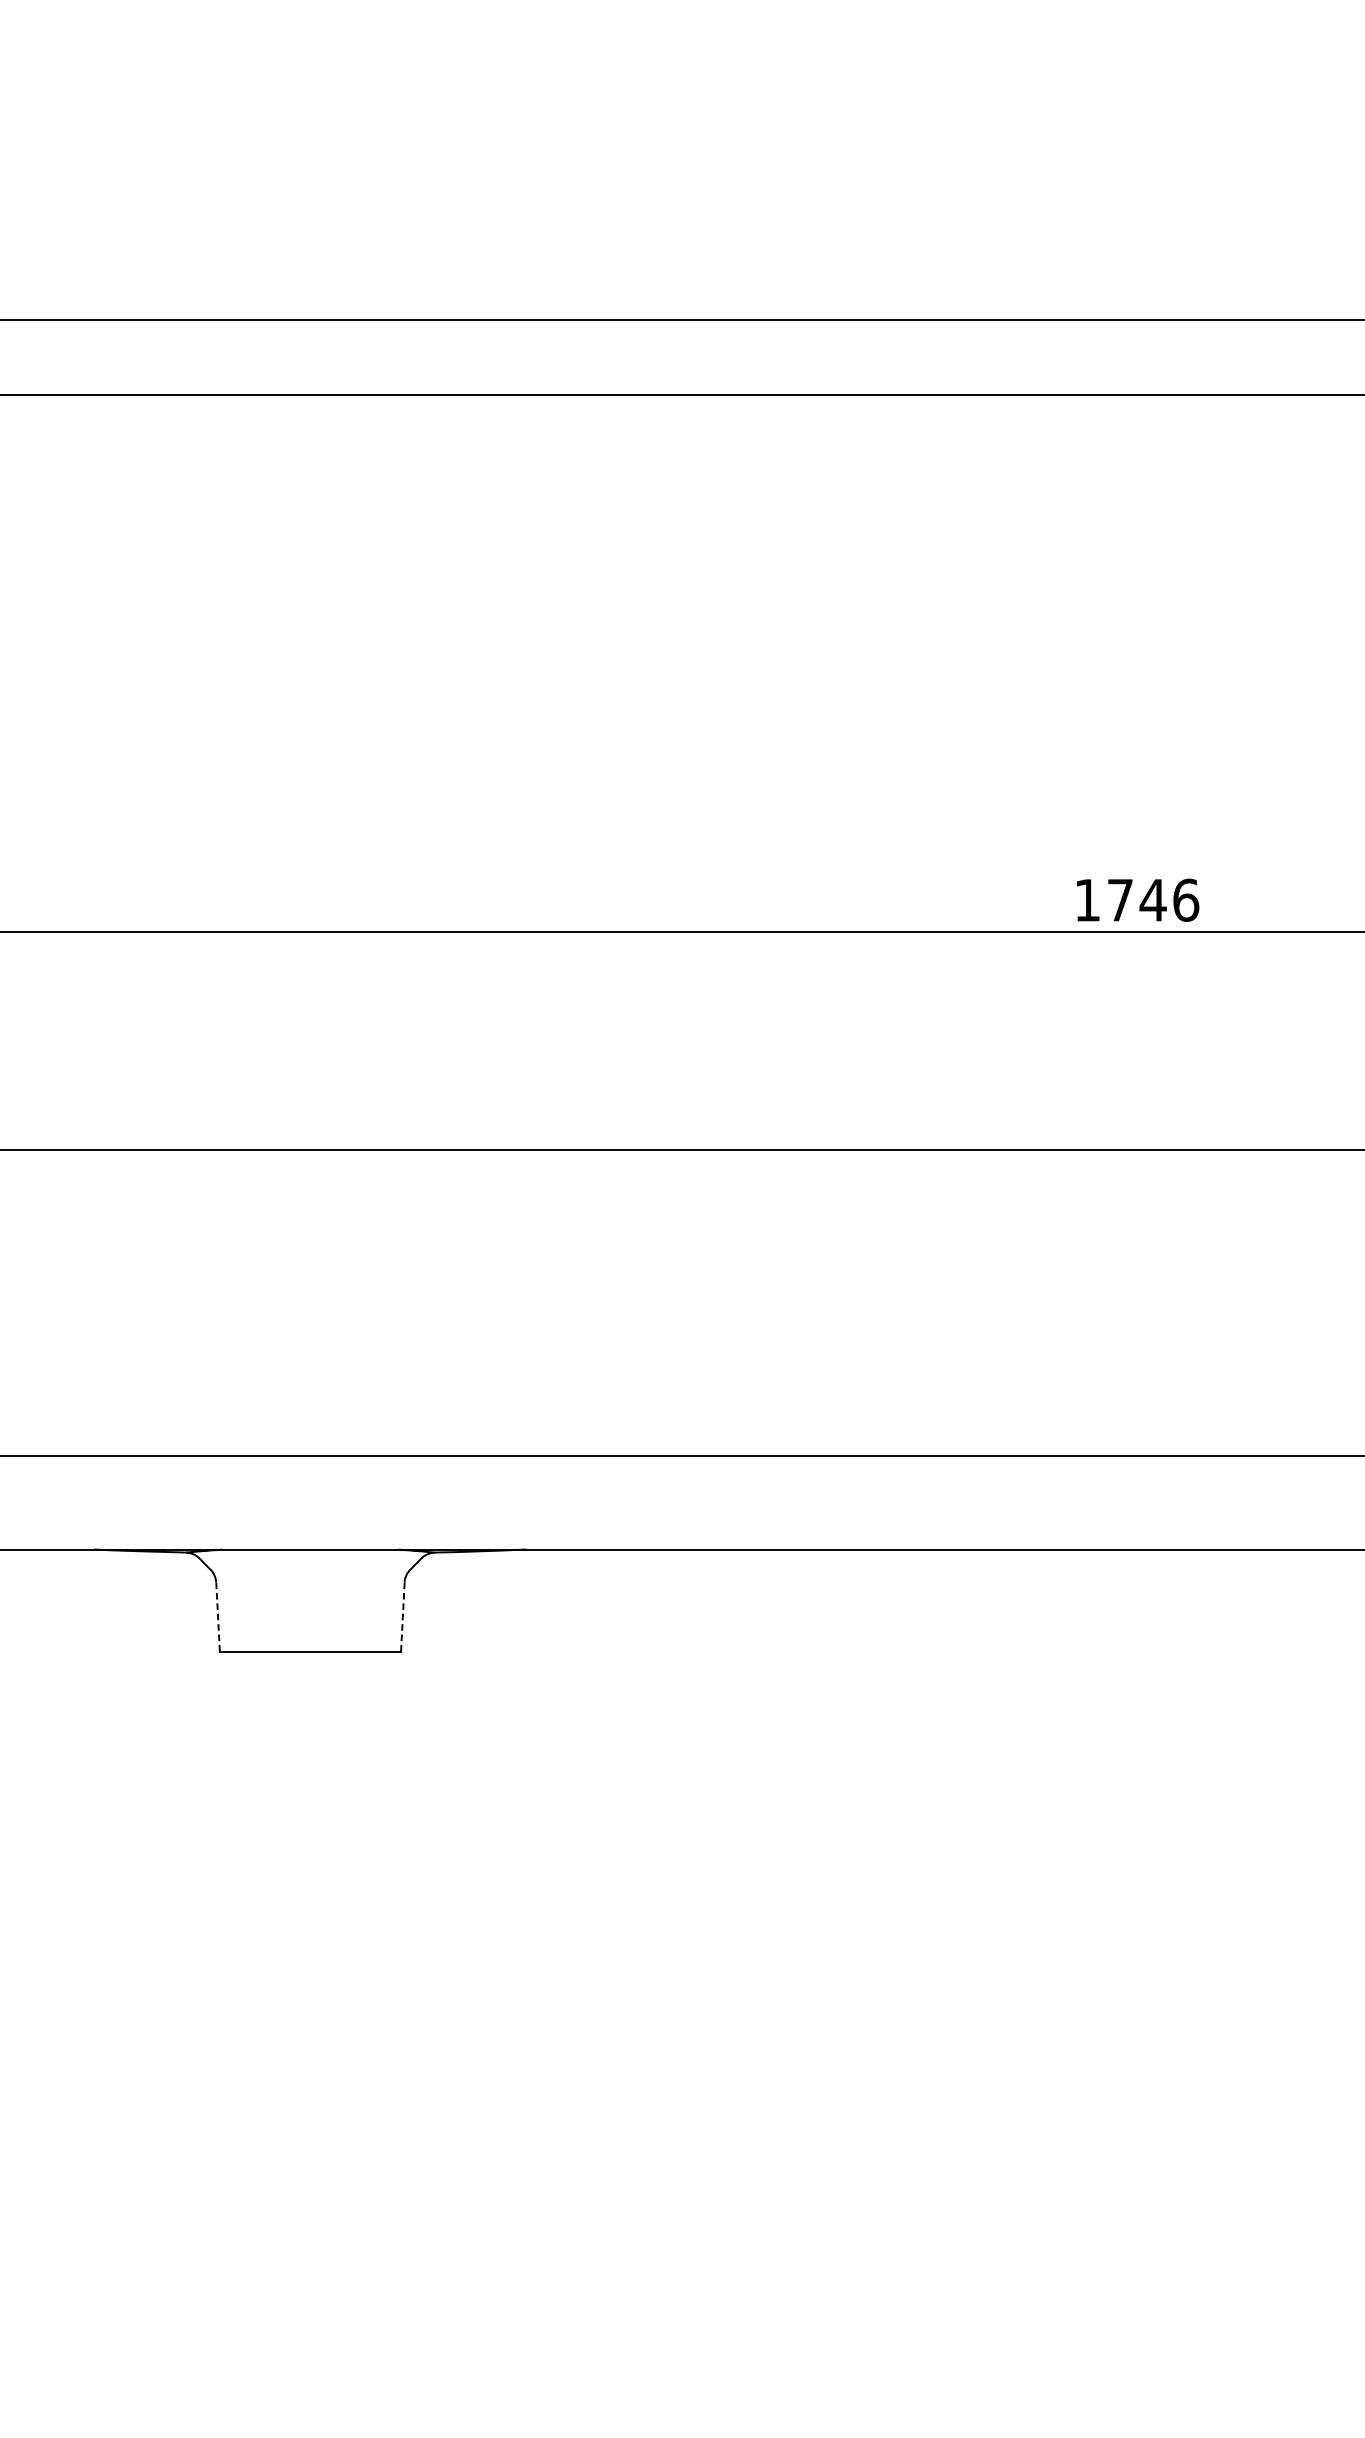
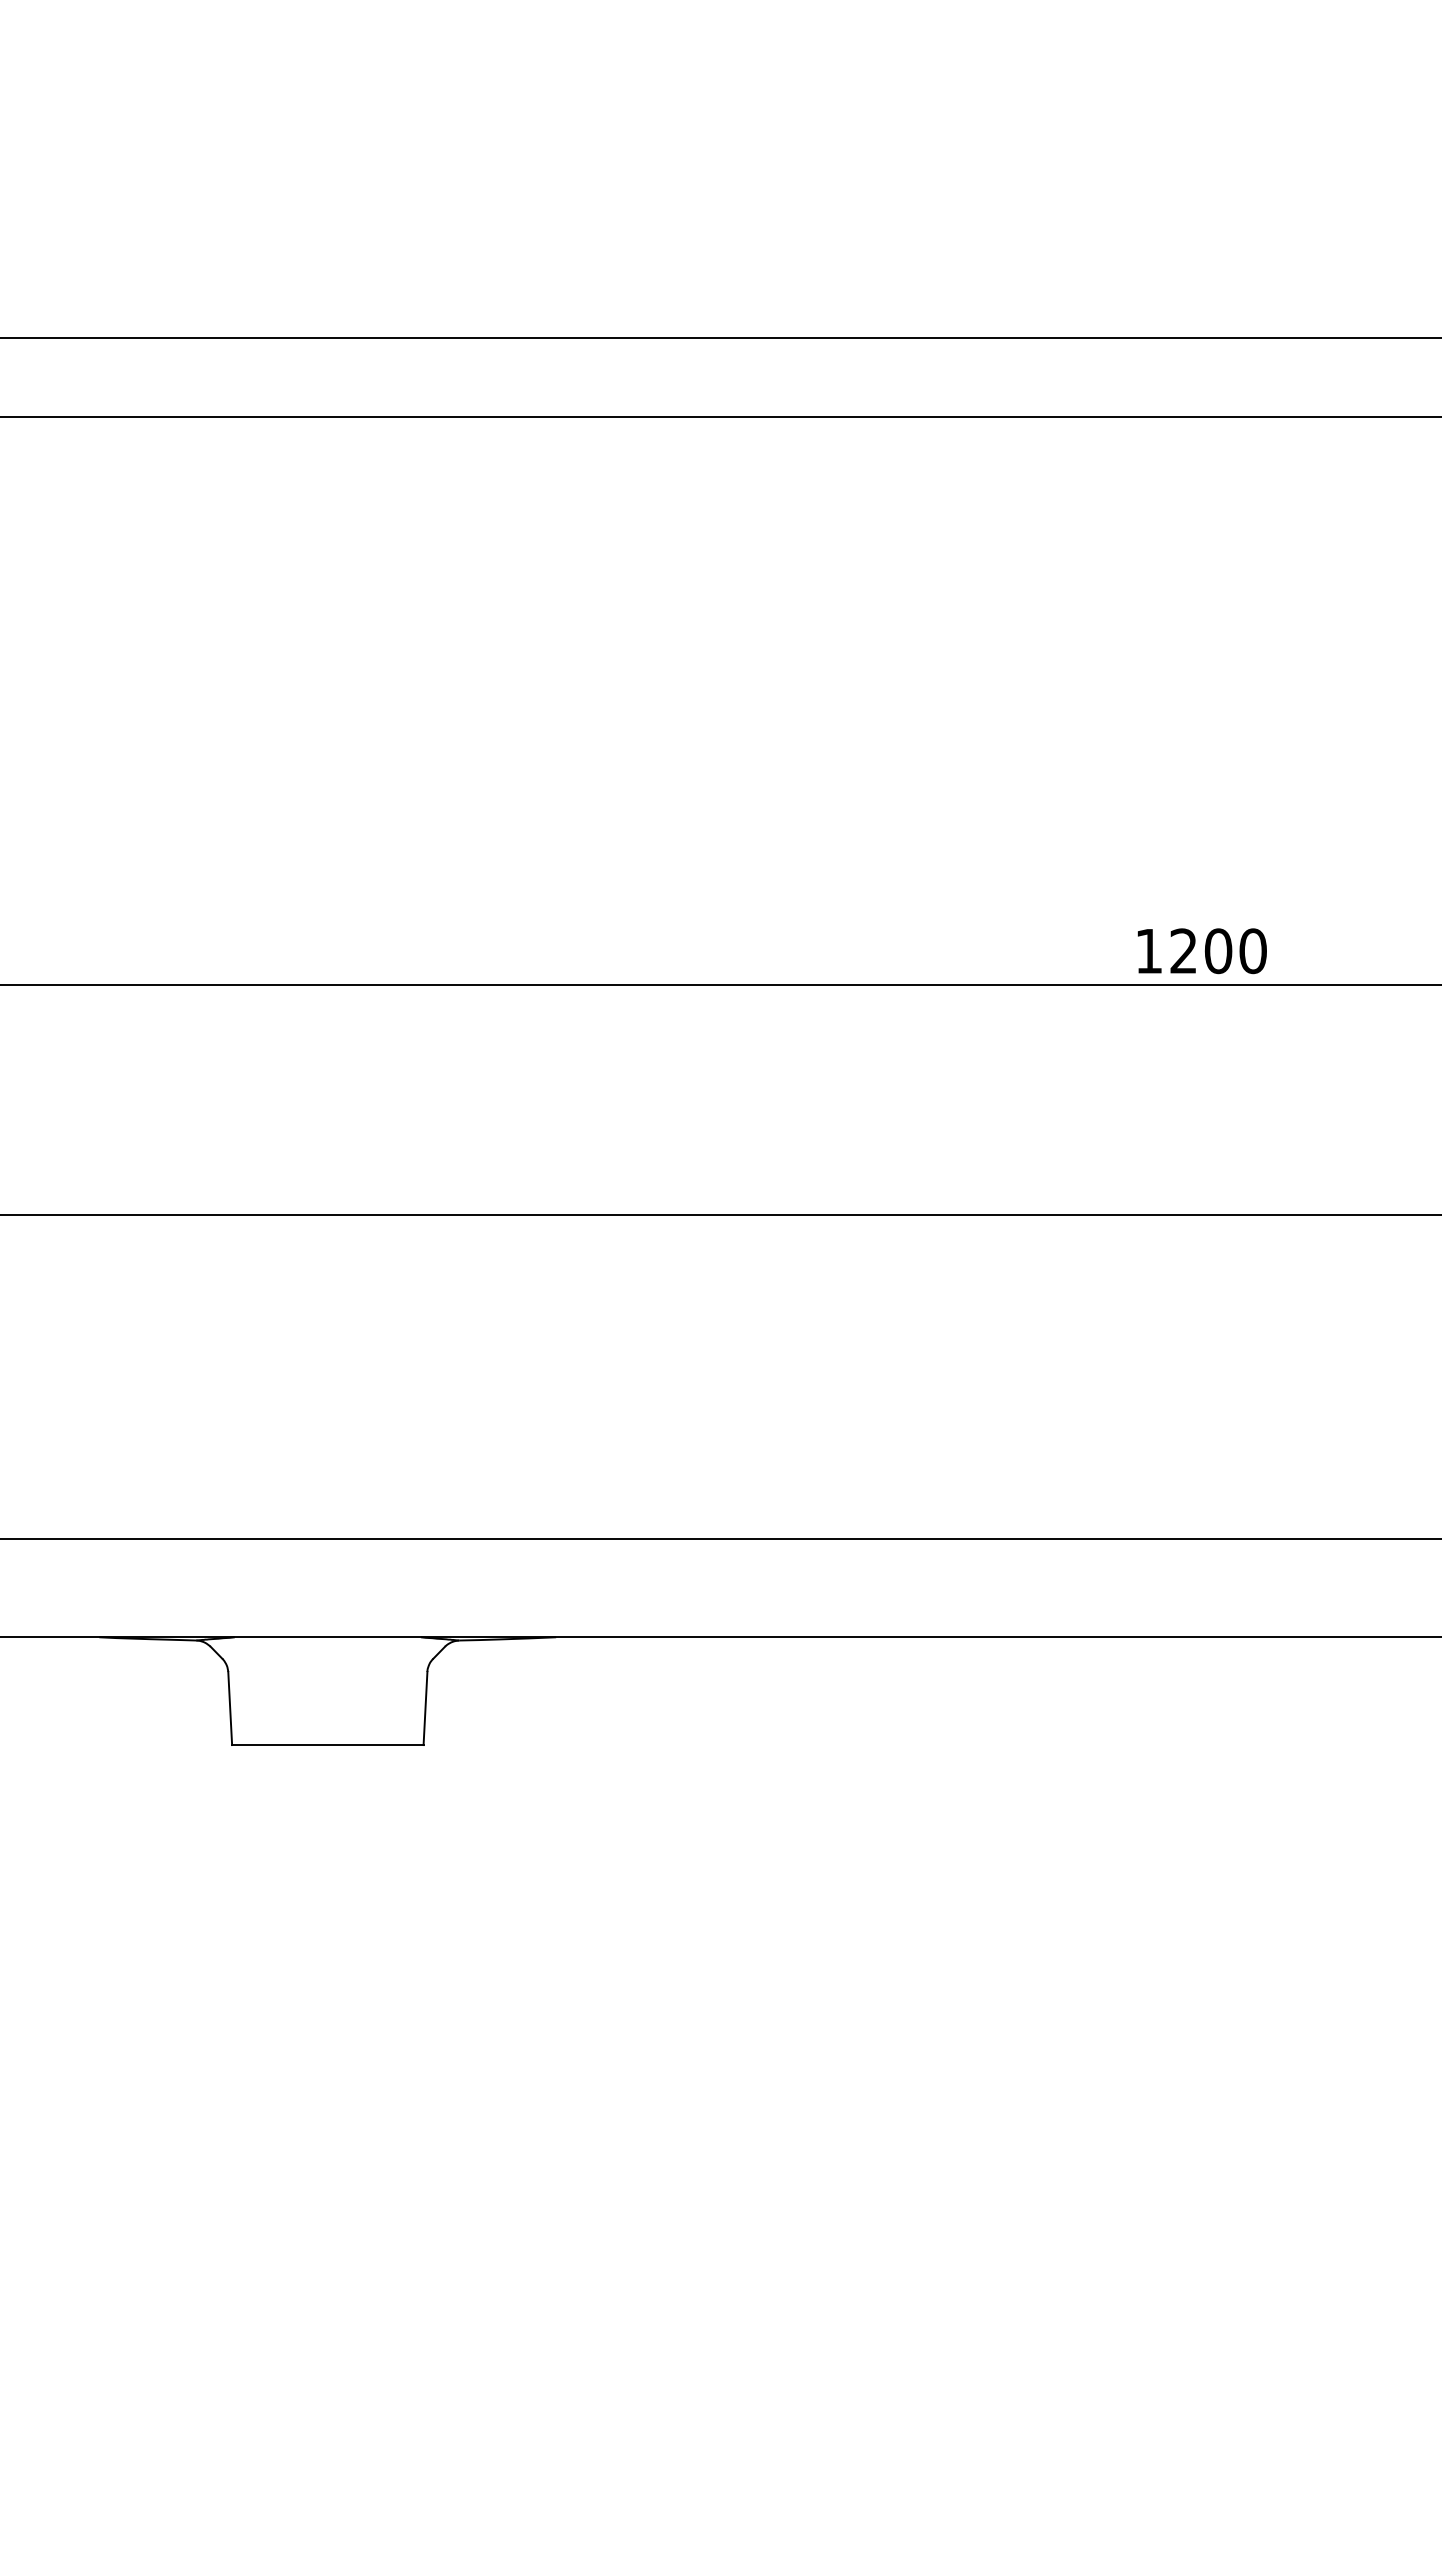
text: (1153, 900) -> (1218, 951), 1746 -> 1200
line: (218, 1616) -> (230, 1708), dashed -> solid
line: (402, 1616) -> (425, 1708), dashed -> solid

